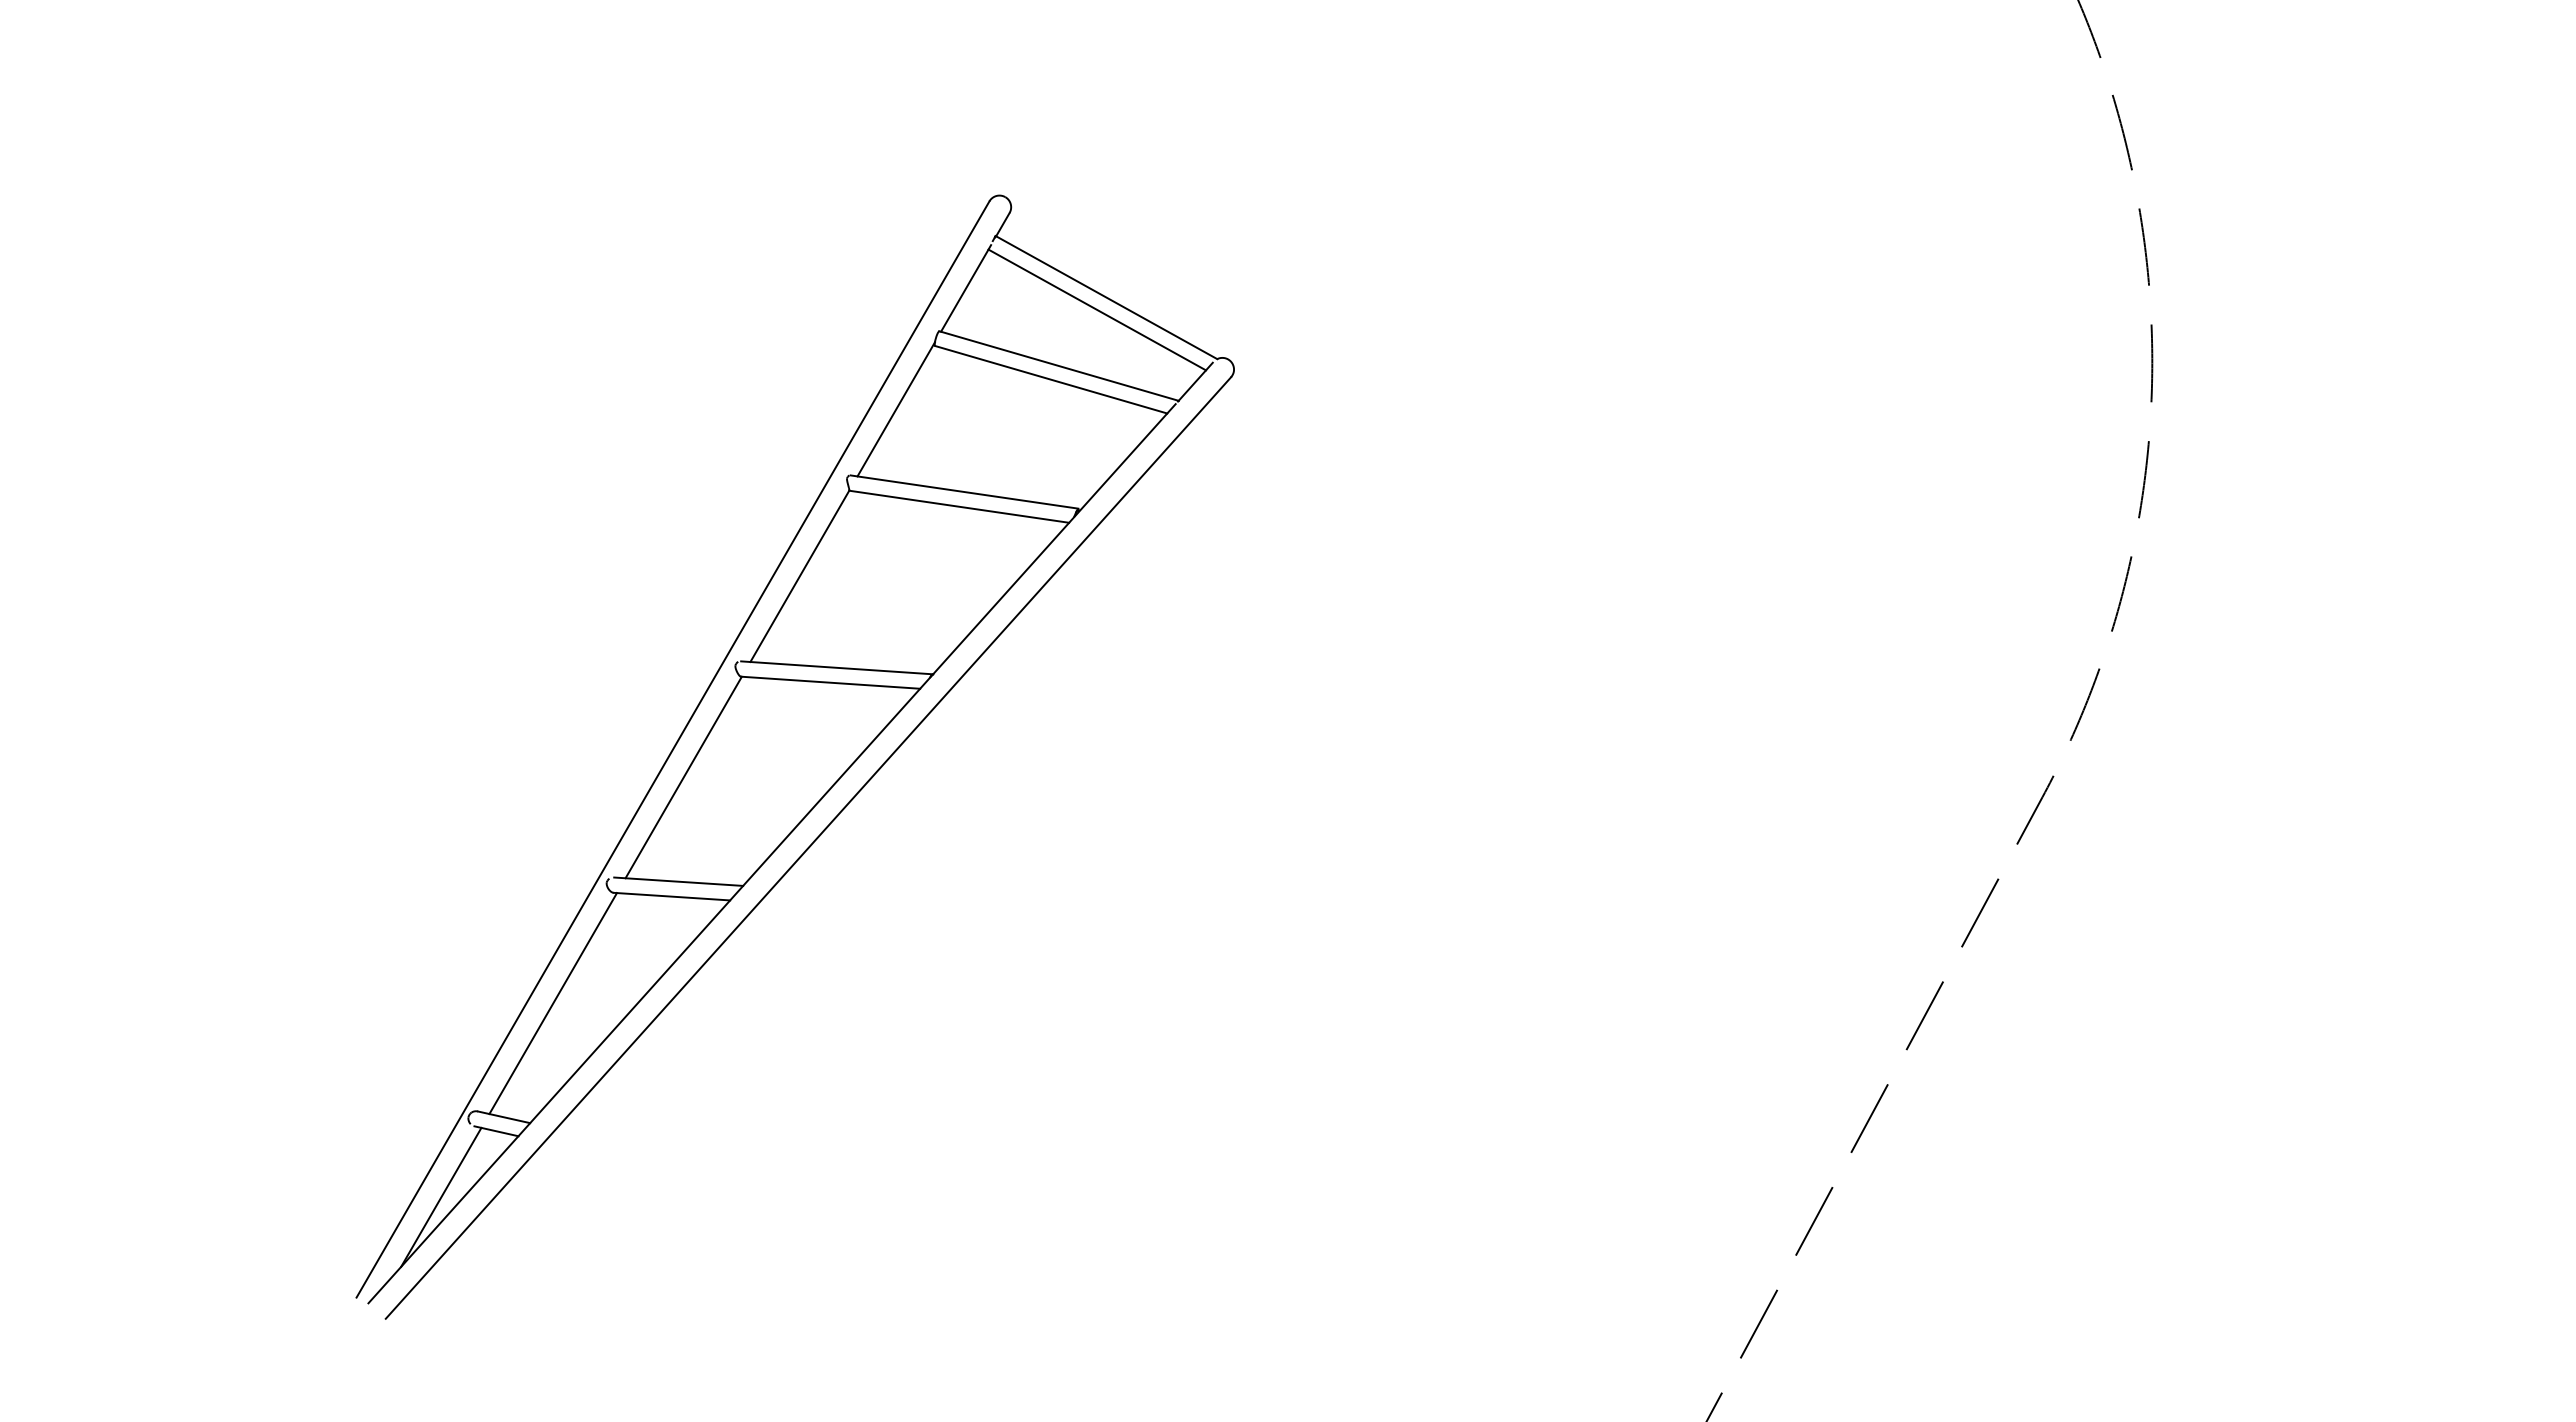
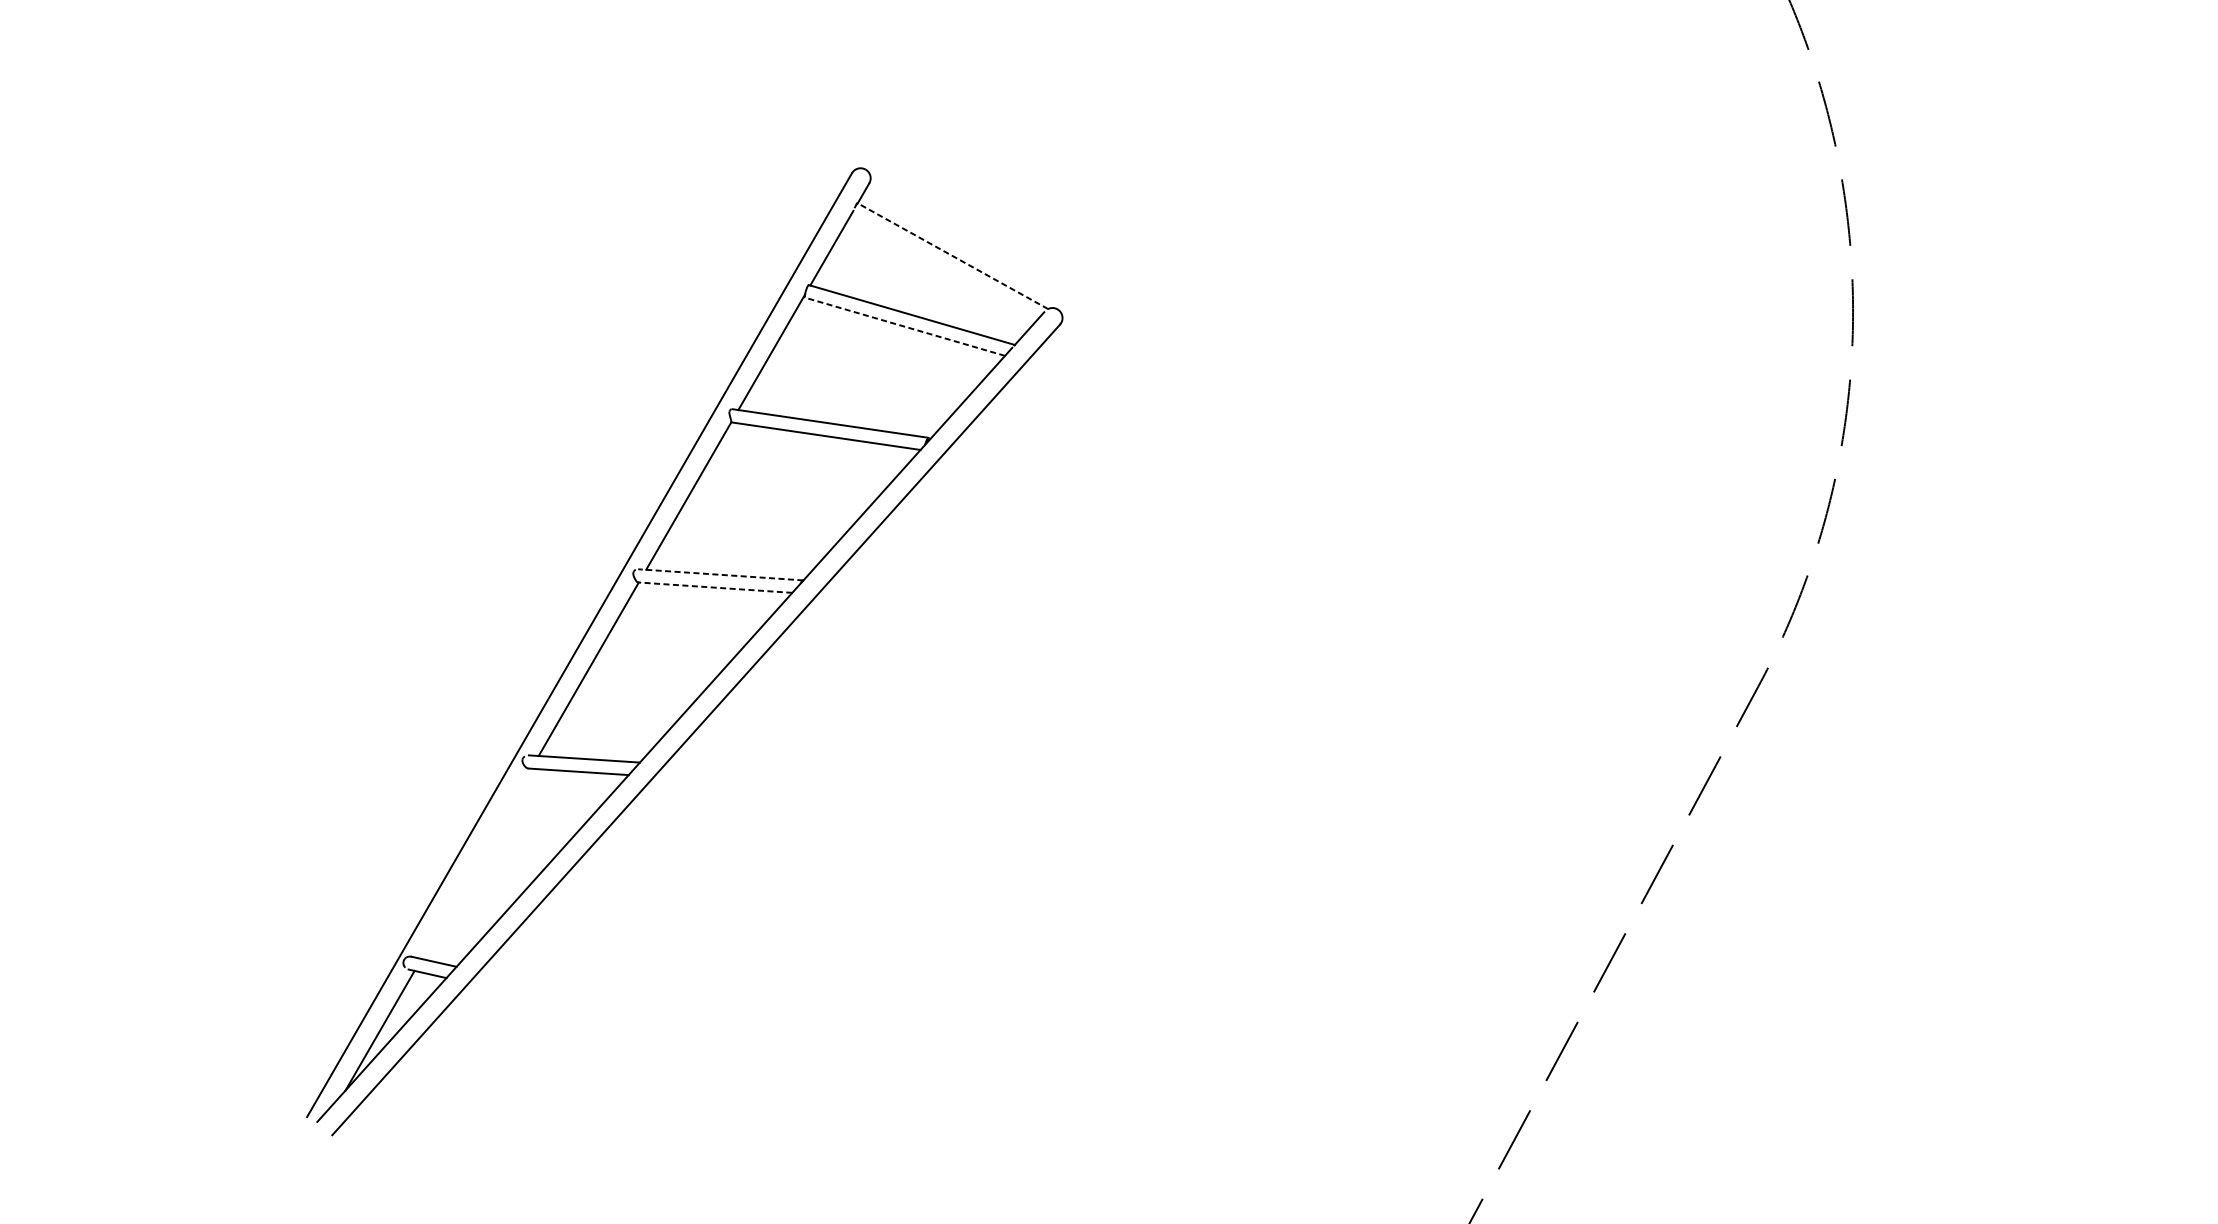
line: (1106, 297) -> (952, 256), solid -> dashed
line: (1097, 309) -> (944, 266), removed
line: (1051, 379) -> (905, 326), solid -> dashed
line: (836, 667) -> (720, 574), solid -> dashed
line: (830, 682) -> (715, 587), solid -> dashed
line: (553, 1003) -> (476, 863), removed

